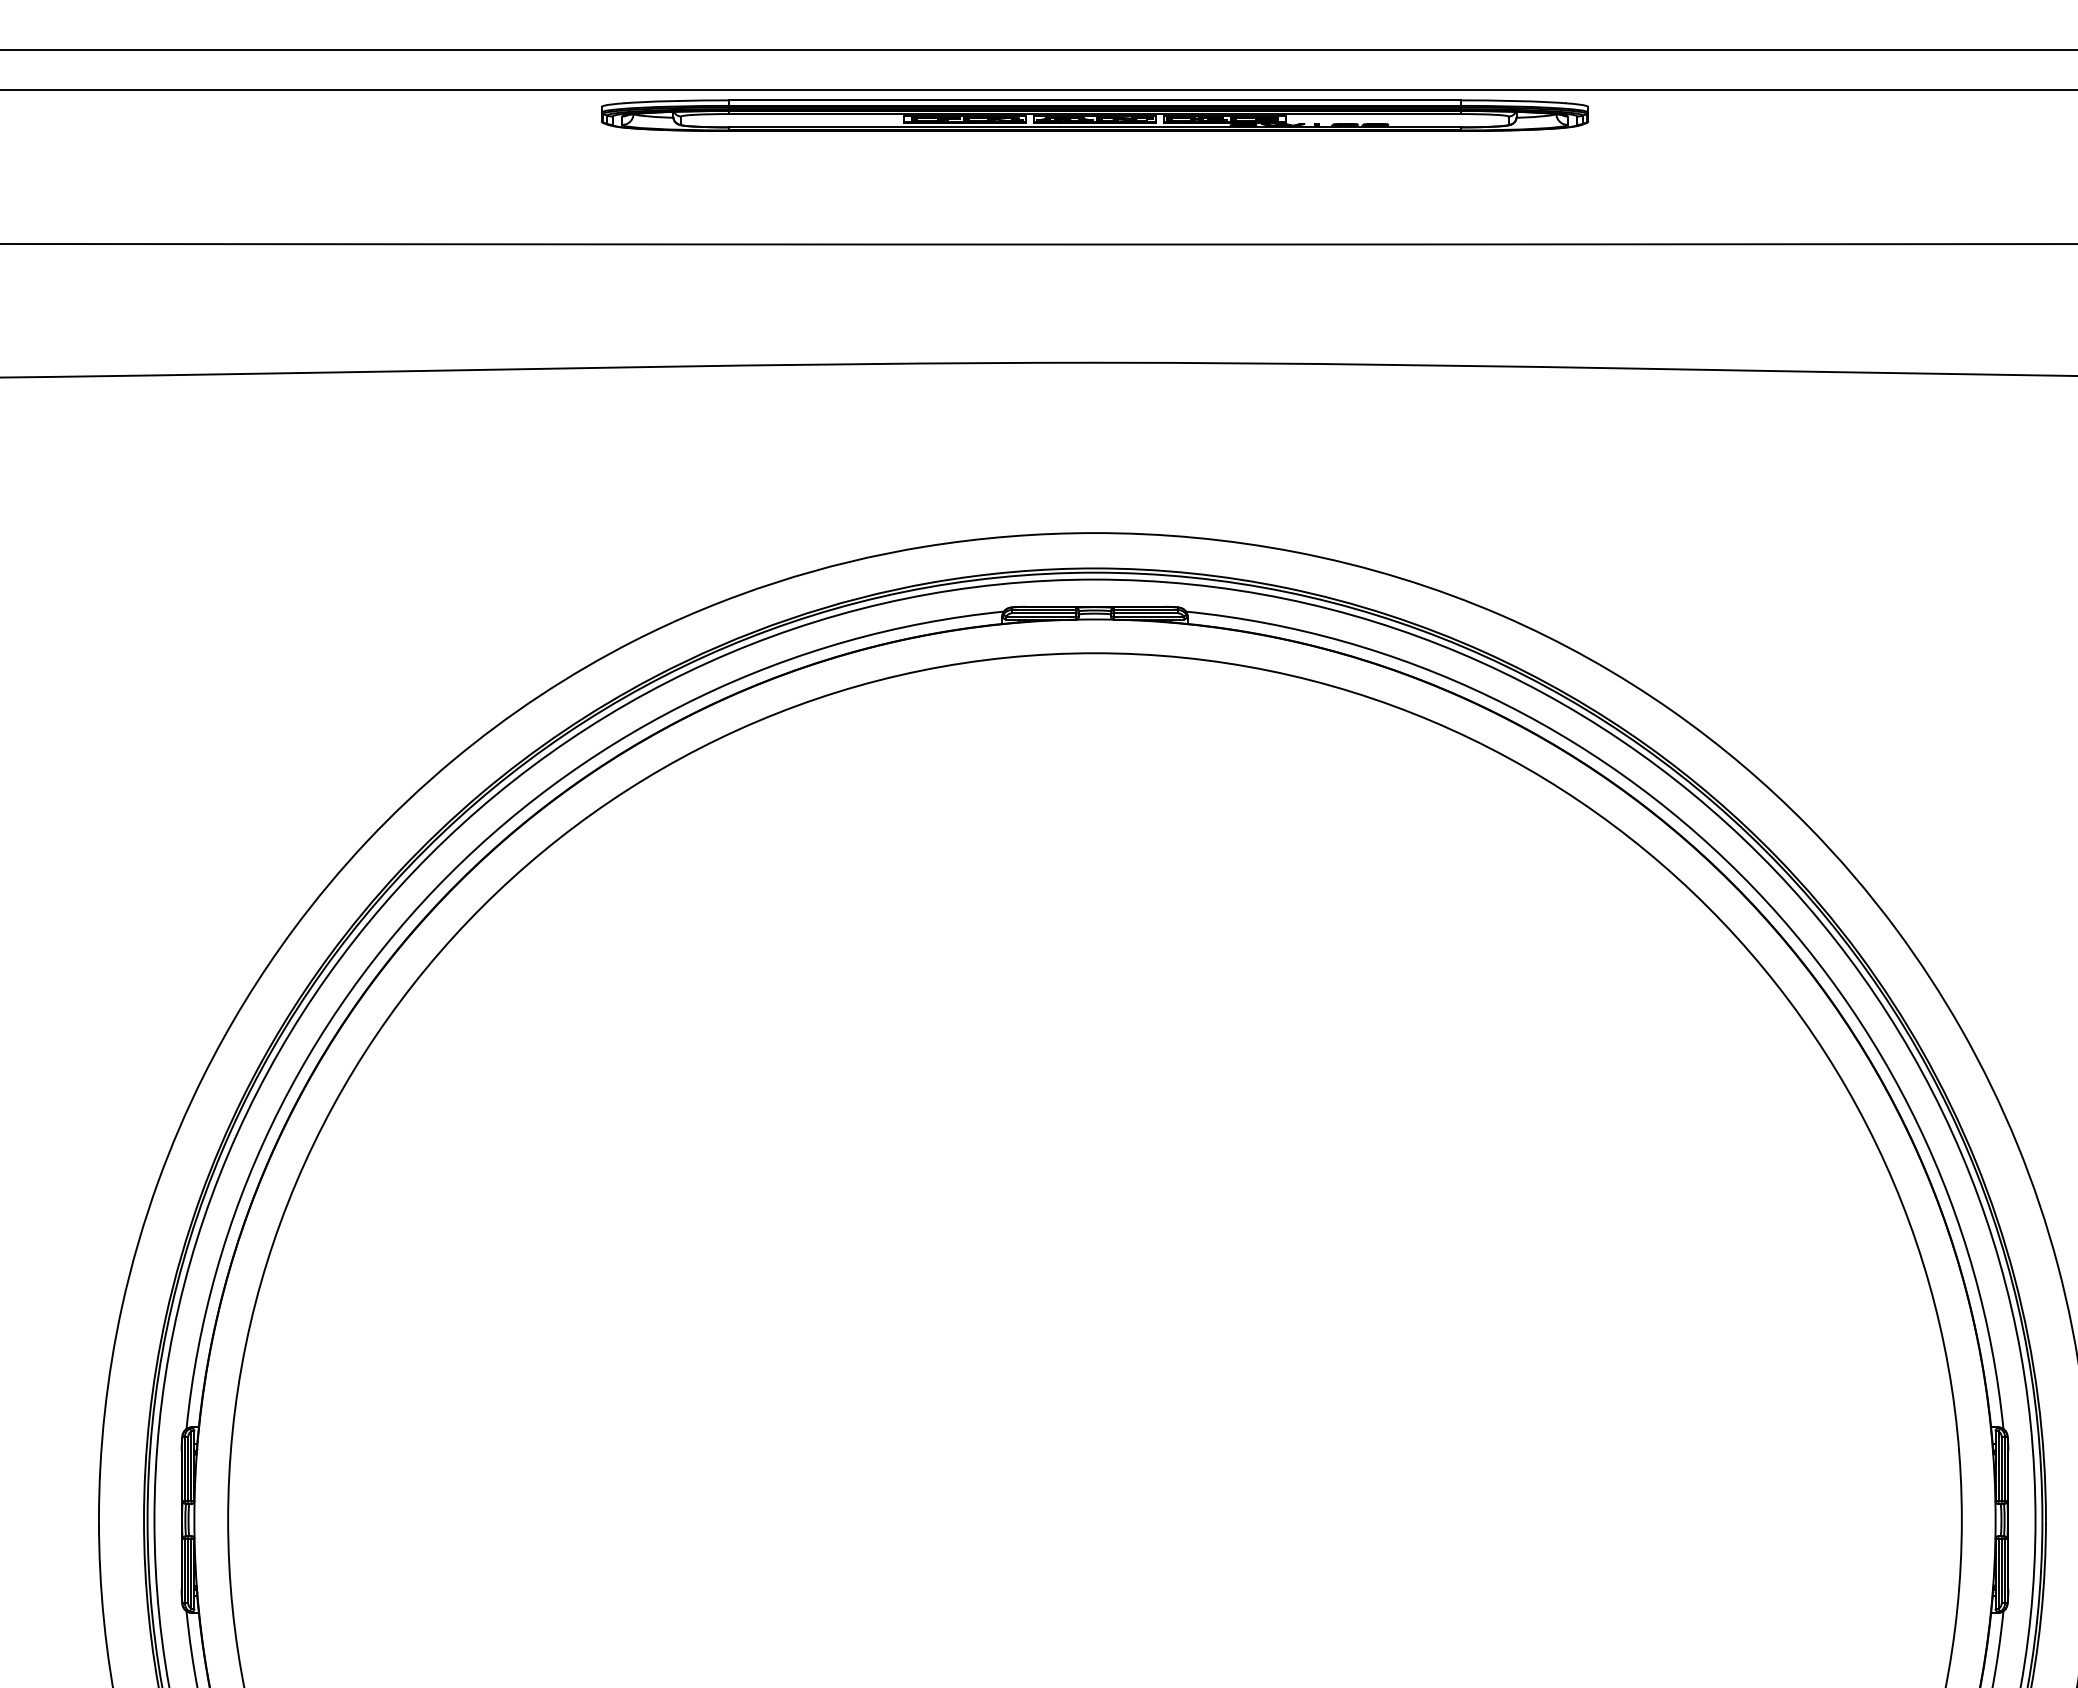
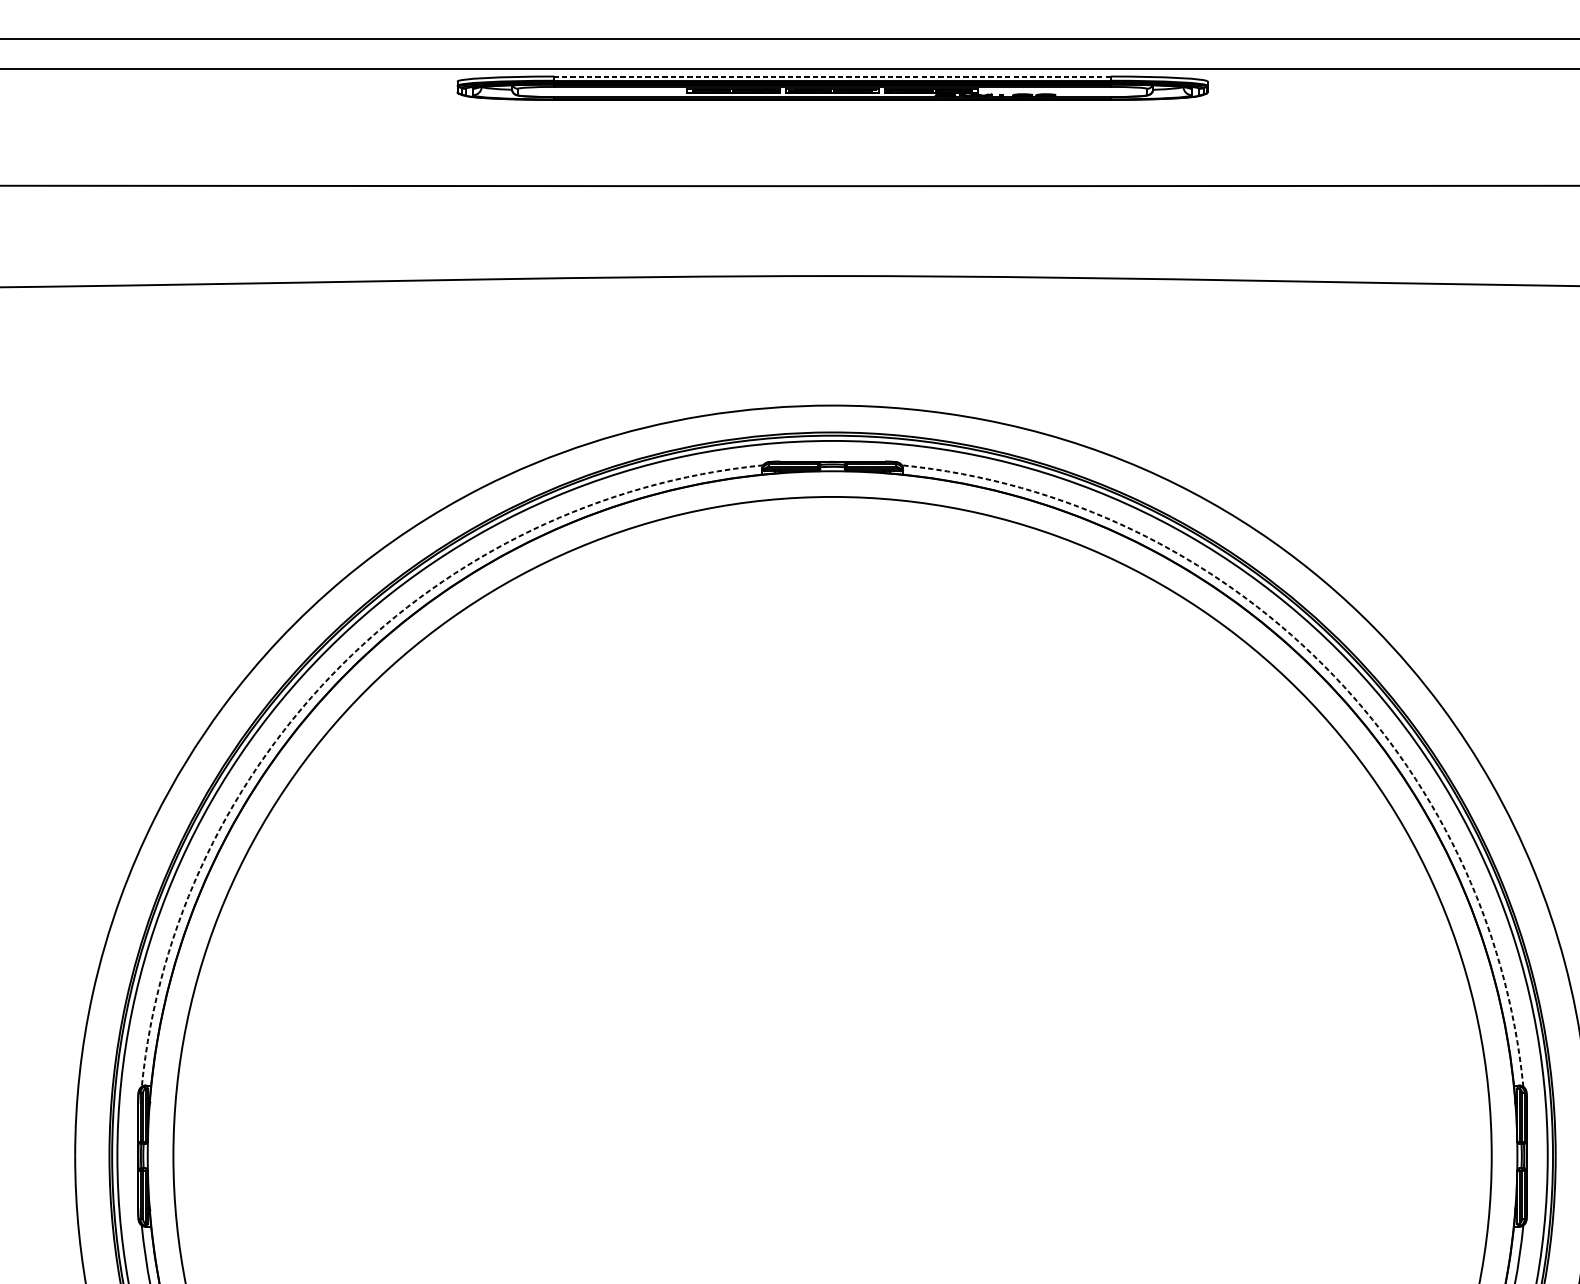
line: (1095, 100) -> (832, 76), solid -> dashed
arc: (449, 874) -> (341, 665), solid -> dashed
arc: (1740, 874) -> (1323, 665), solid -> dashed

